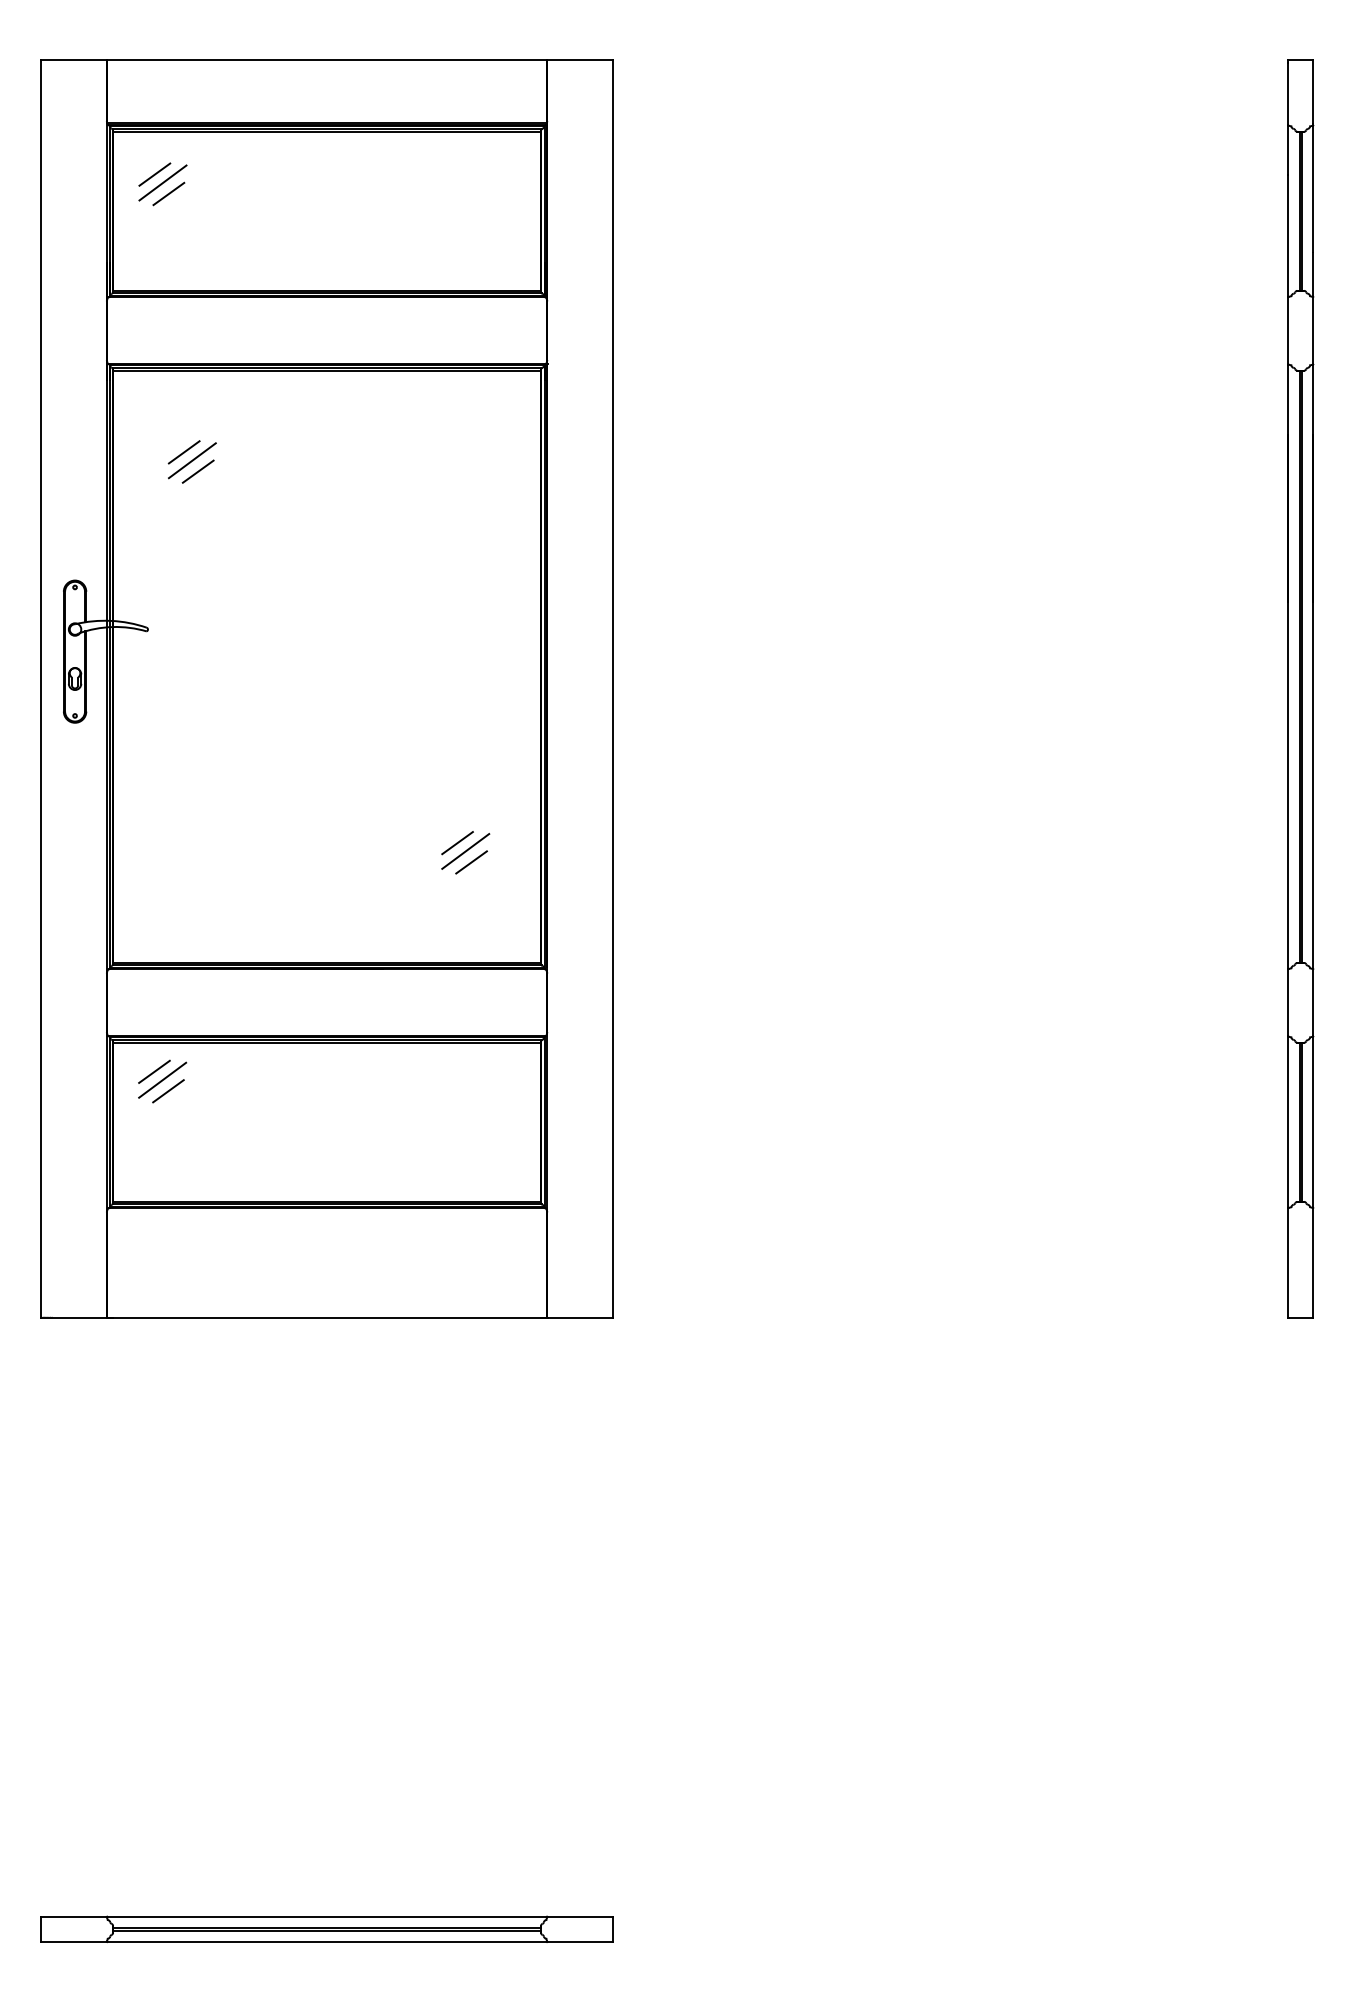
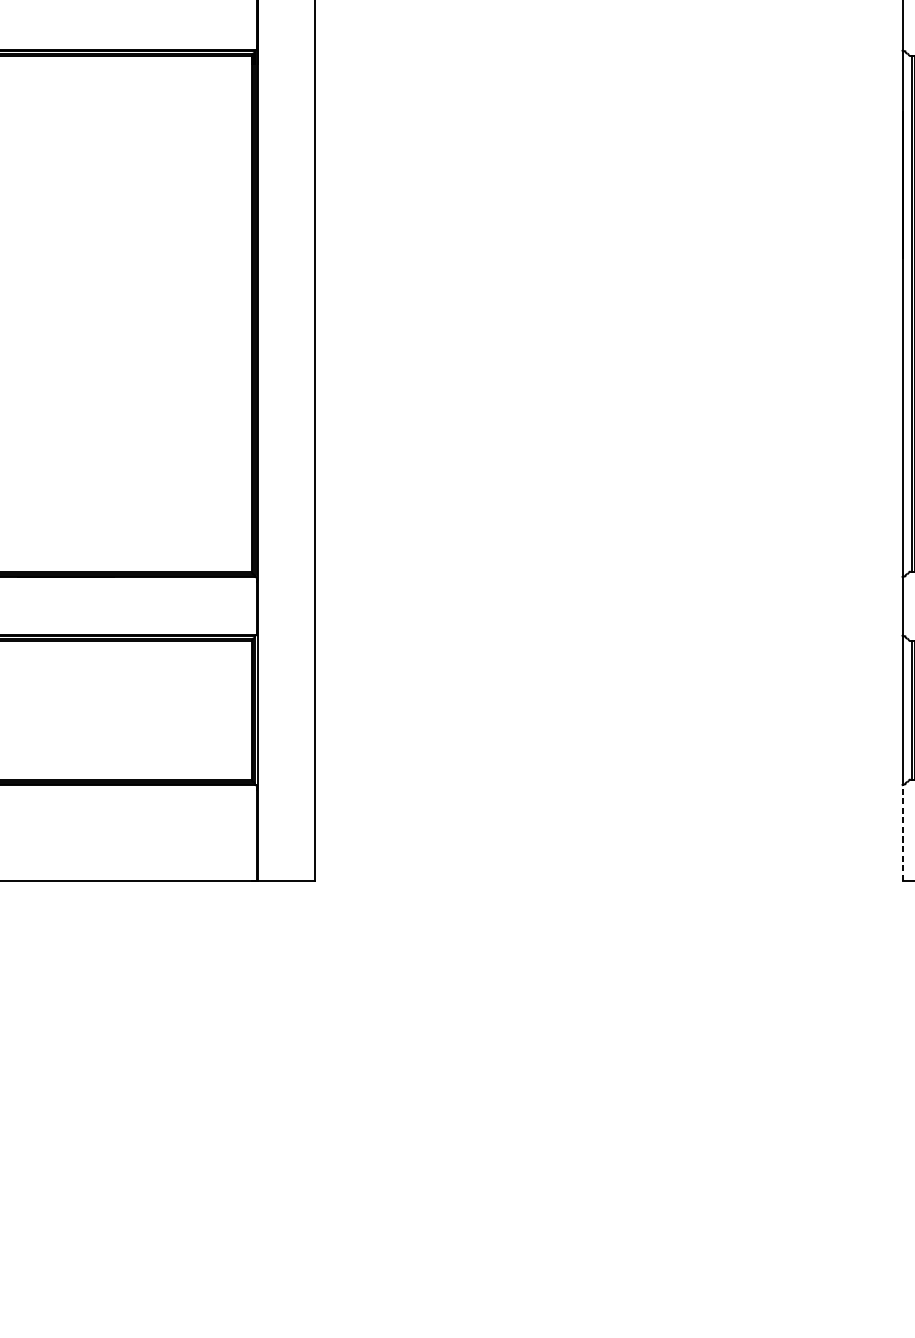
line: (457, 843) -> (179, 467), removed
line: (465, 851) -> (186, 474), removed
line: (471, 862) -> (191, 484), removed
line: (1288, 1262) -> (902, 832), solid -> dashed

